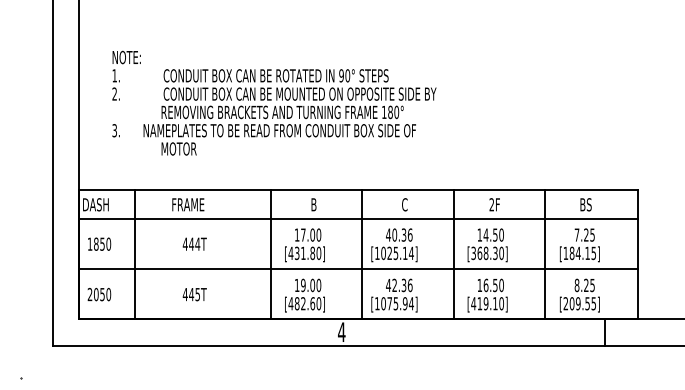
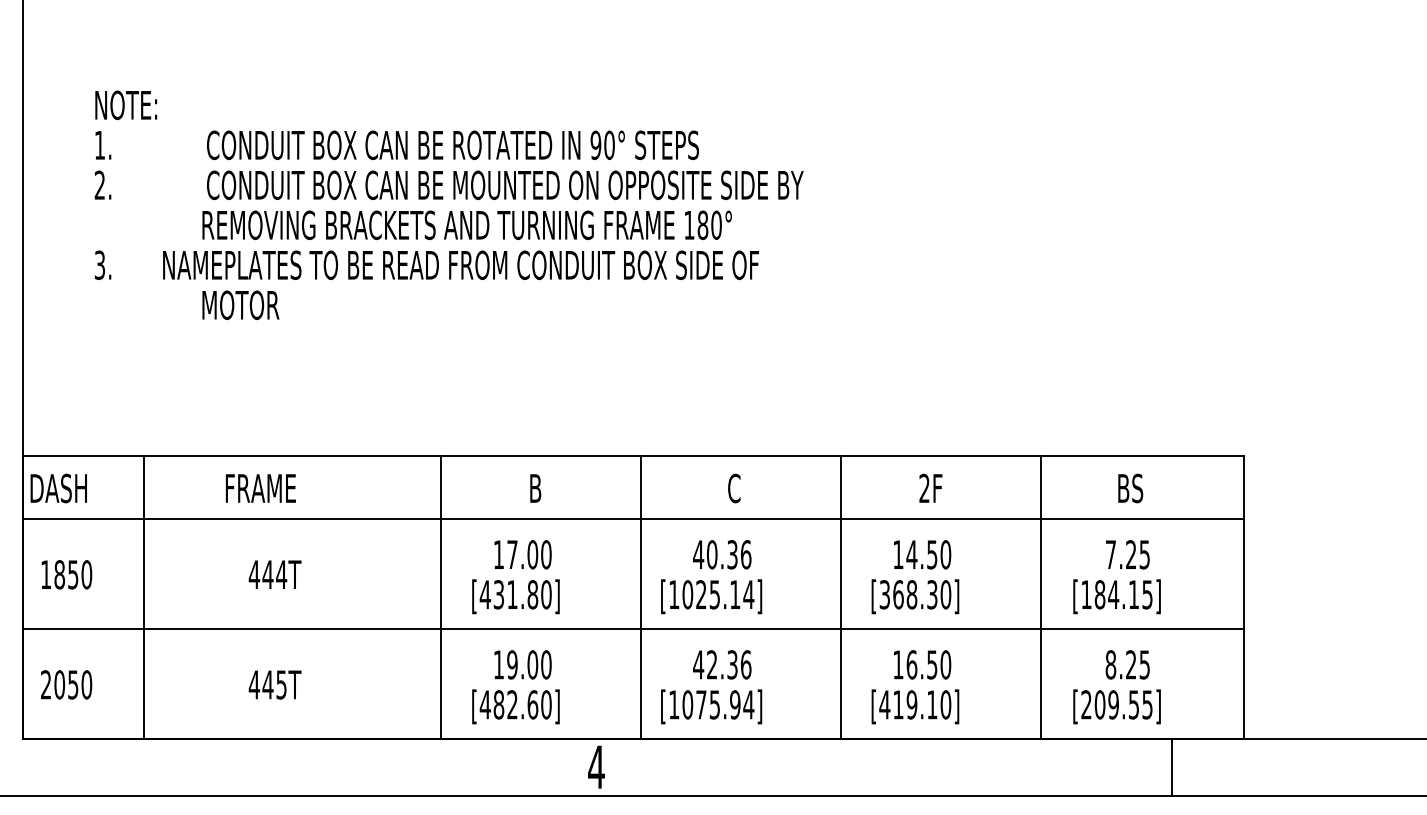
text: (274, 102) -> (449, 203), moved

